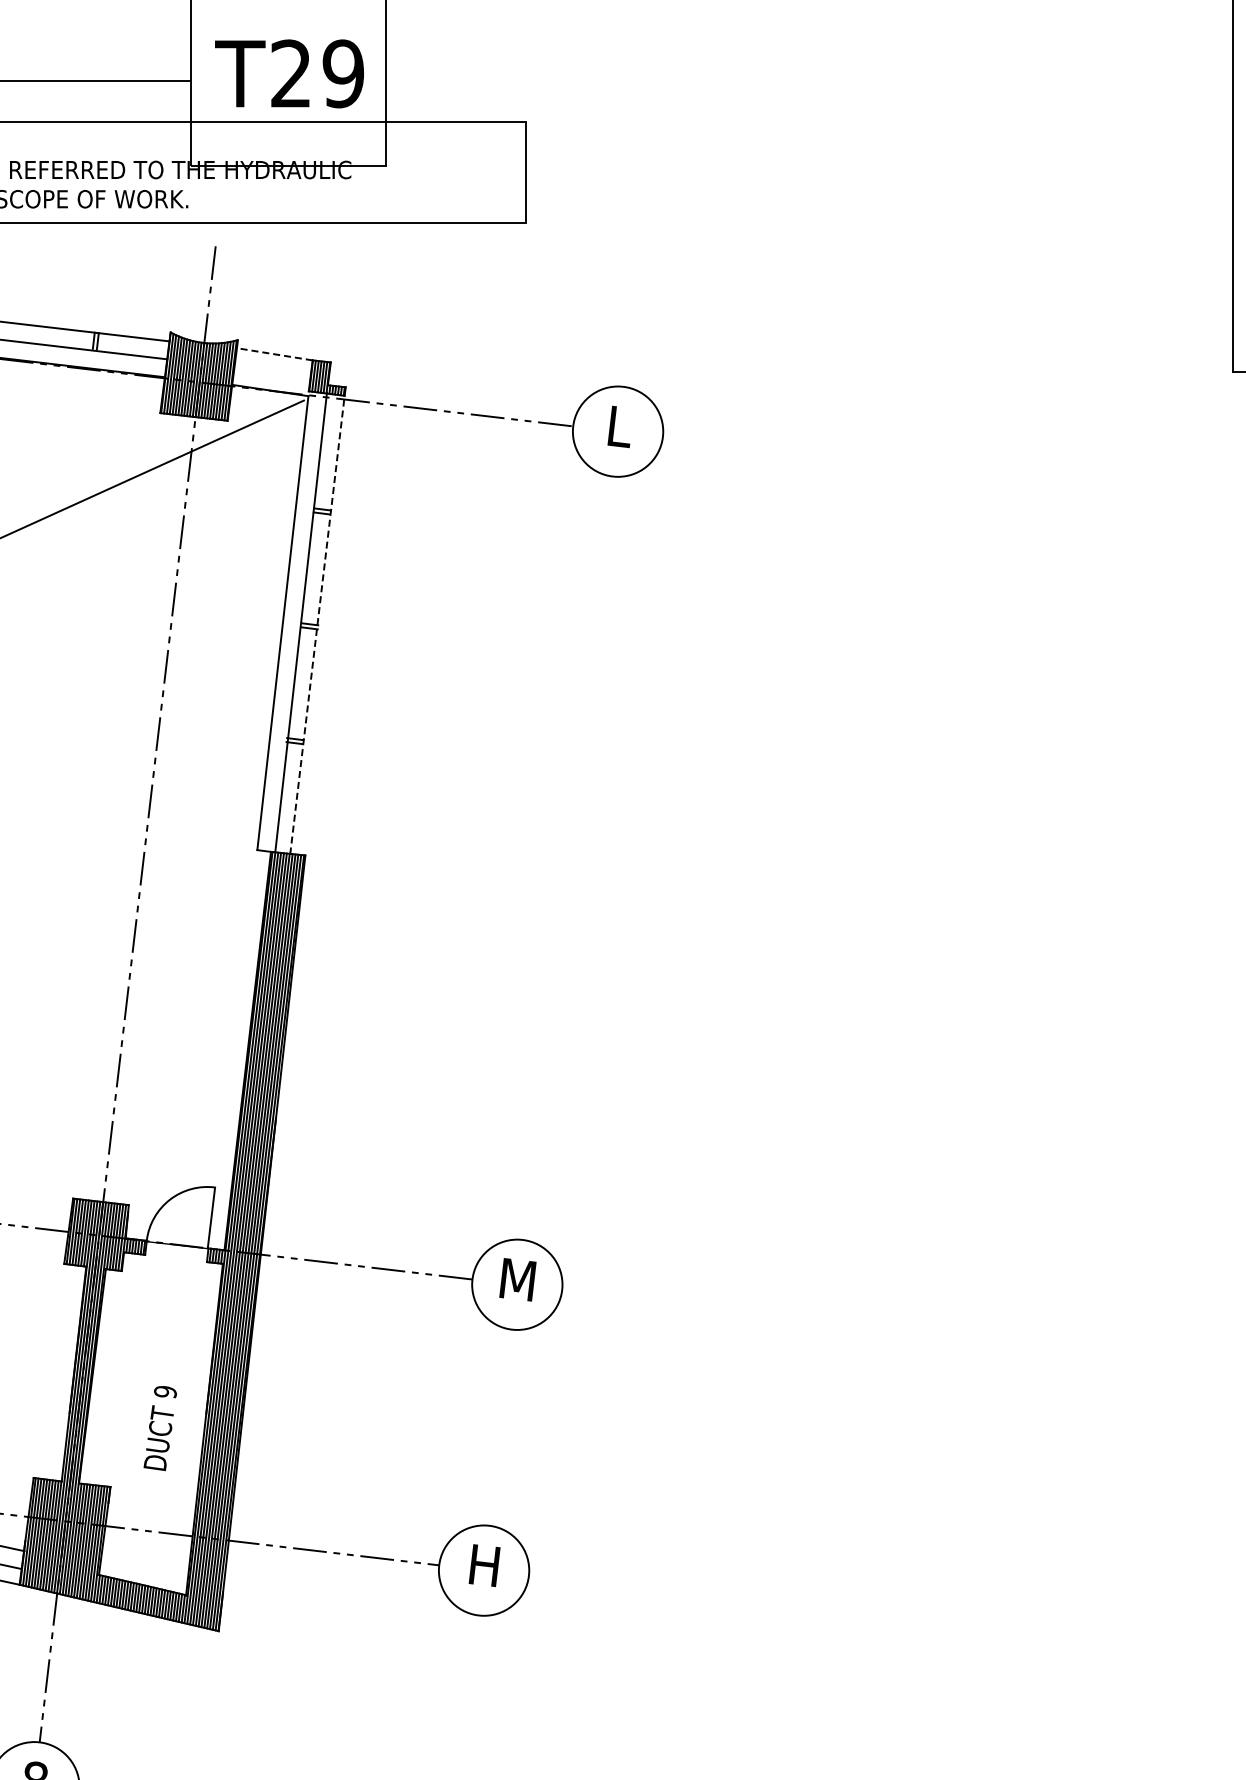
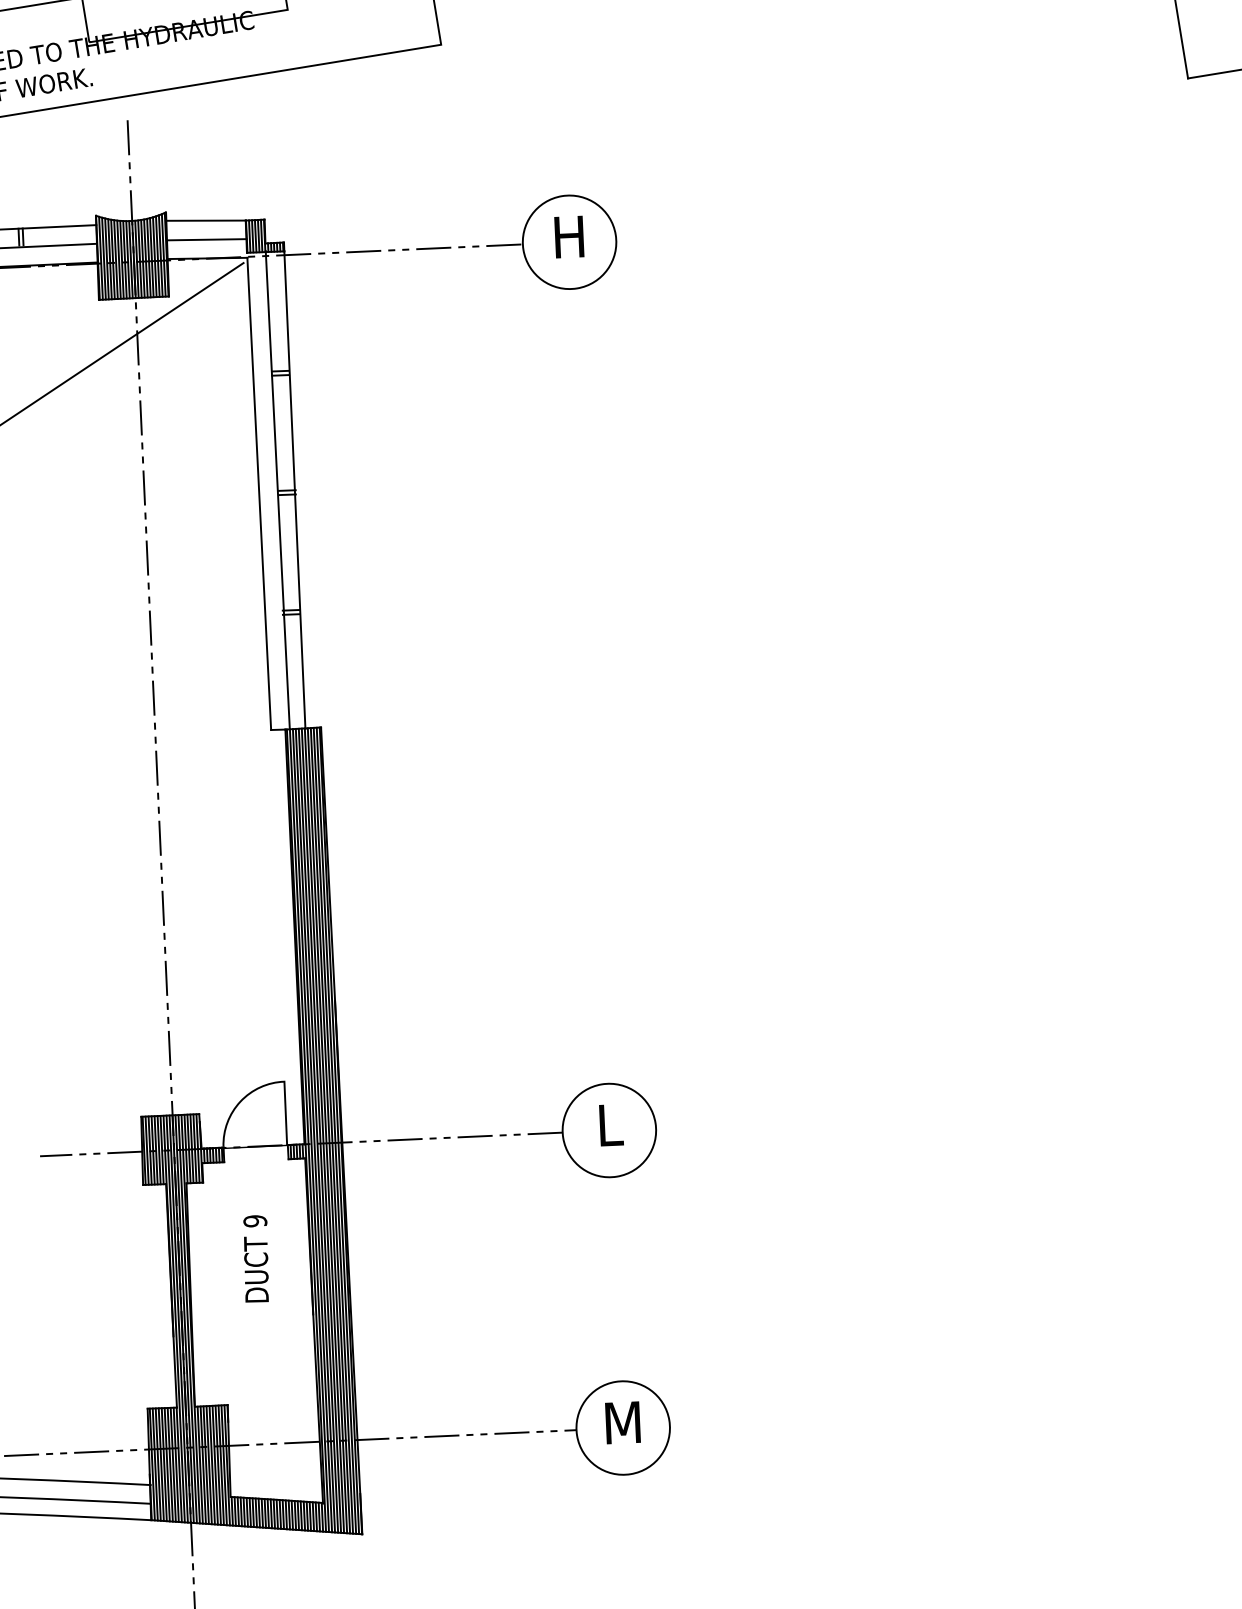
line: (274, 354) -> (205, 220), dashed -> solid
line: (272, 372) -> (206, 239), added
text: (618, 426) -> (569, 236), L -> H
line: (317, 625) -> (294, 490), dashed -> solid
text: (517, 1279) -> (608, 1125), M -> L
text: (159, 1428) -> (255, 1259), moved
text: (484, 1565) -> (622, 1422), H -> M

